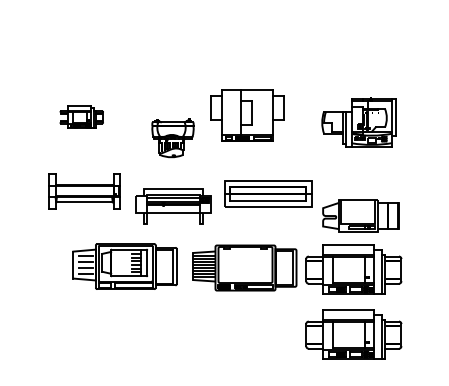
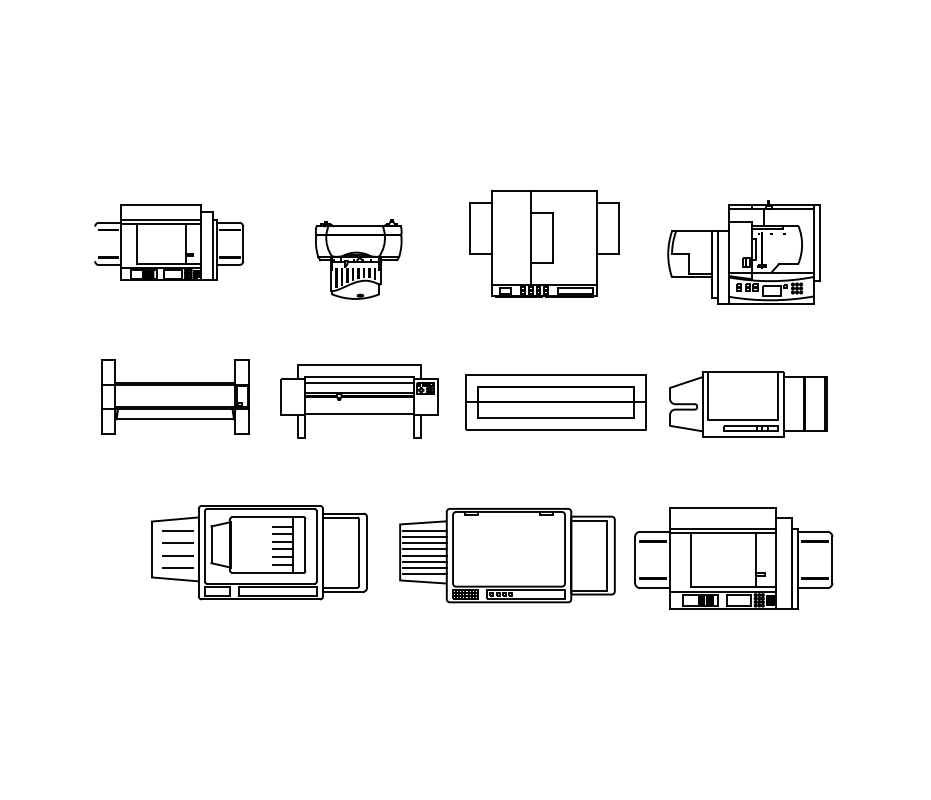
part: (247, 115) -> (544, 243), moved
part: (81, 116) -> (168, 241), size x1.67
part: (172, 138) -> (357, 260), moved
part: (173, 206) -> (359, 401), moved
part: (360, 215) -> (747, 403), moved
part: (353, 334) -> (732, 693), removed

